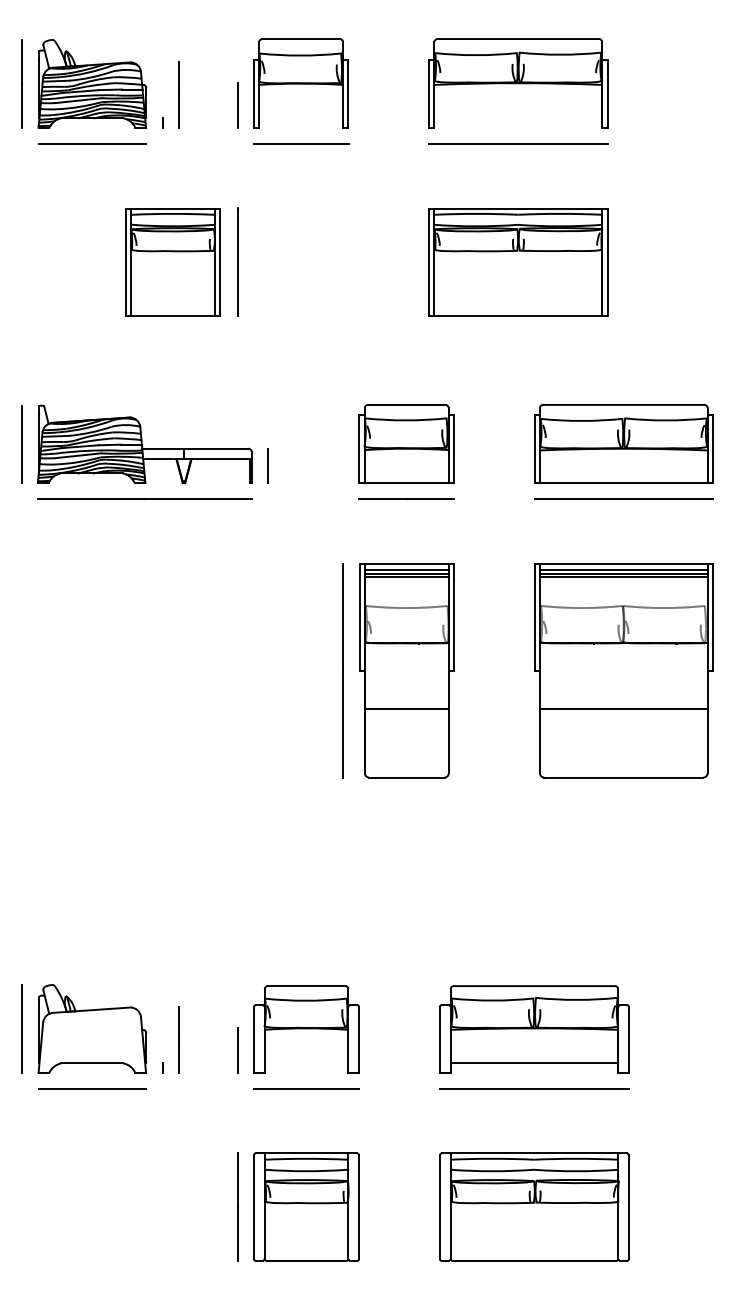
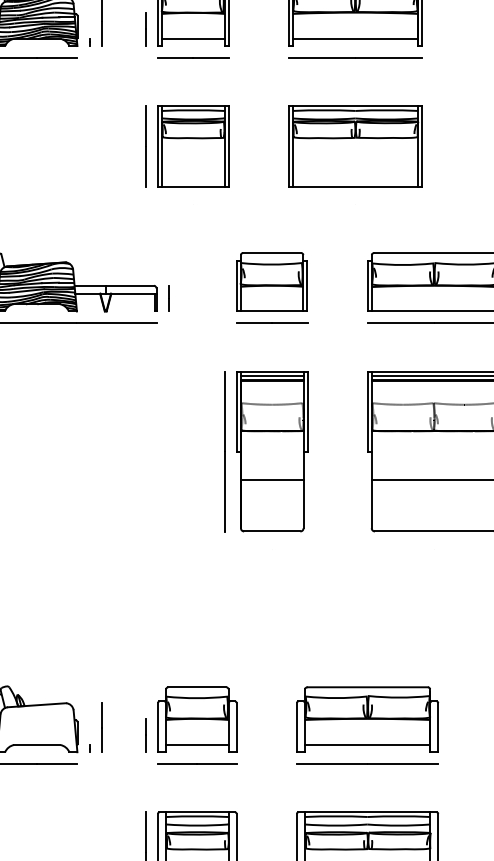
line: (301, 118) -> (193, 38), added
line: (518, 118) -> (355, 38), added
part: (172, 262) -> (192, 146), moved
line: (306, 1063) -> (197, 745), added

